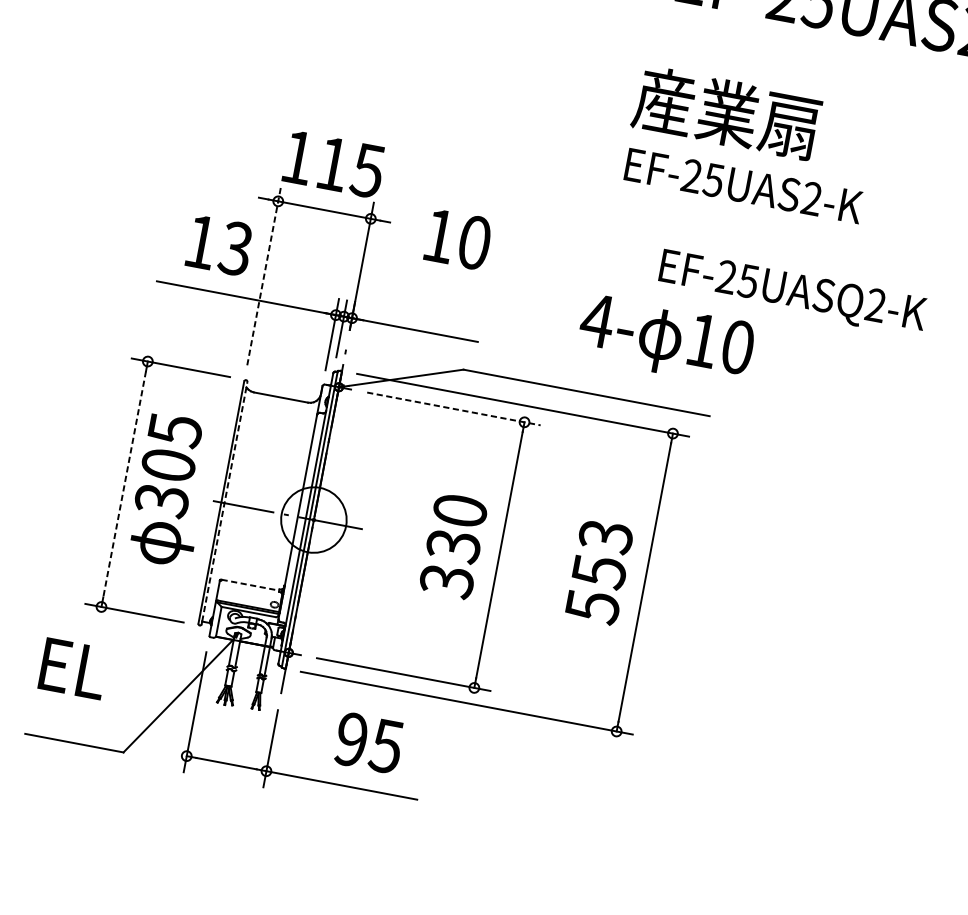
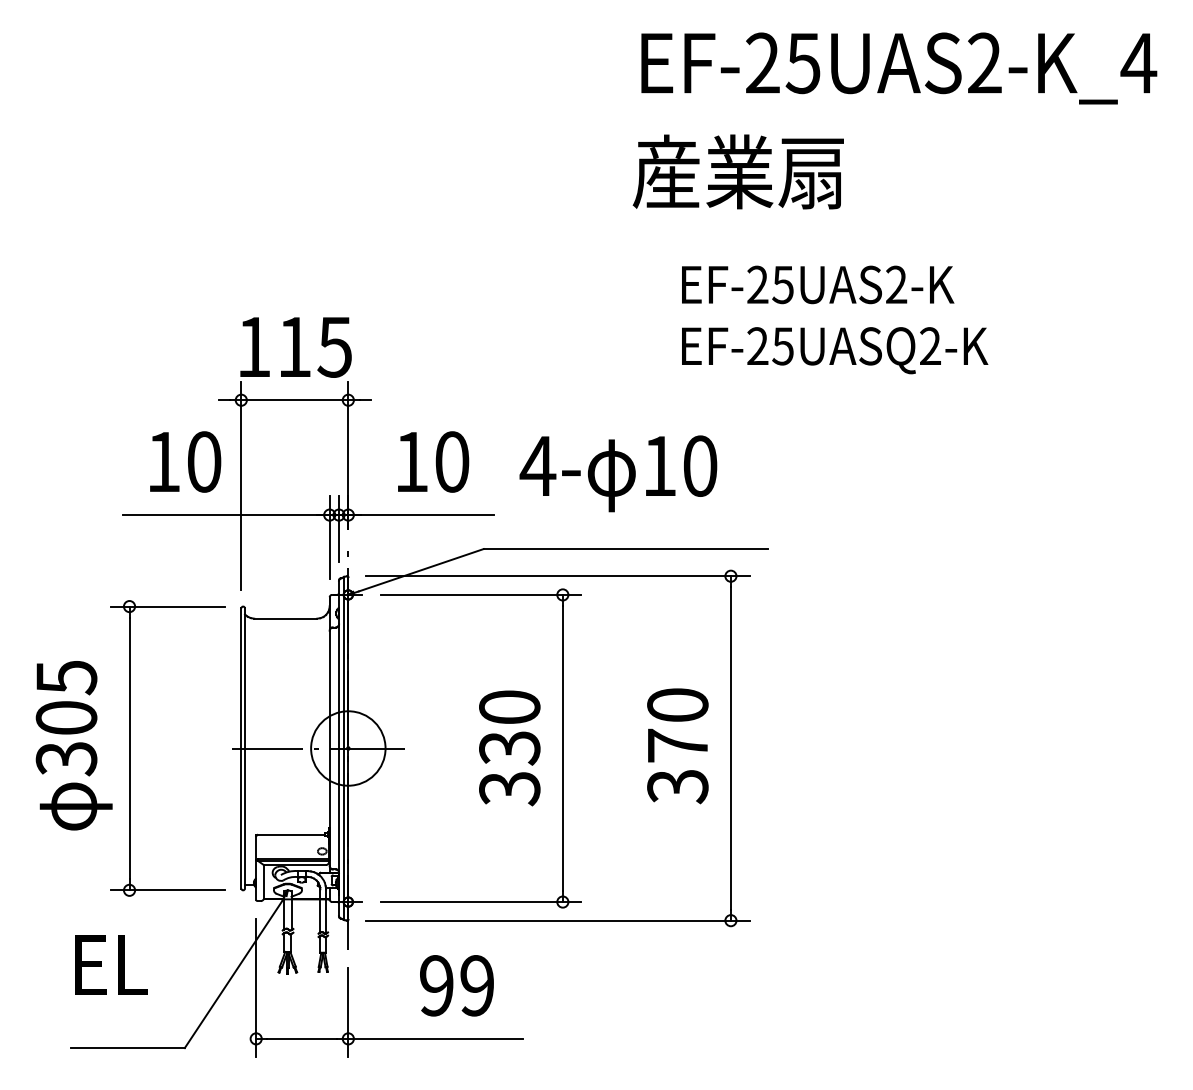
text: (726, 112) -> (737, 171), moved
text: (744, 185) -> (818, 284), moved
text: (458, 239) -> (433, 461), moved
text: (235, 248) -> (203, 461), 13 -> 10
line: (264, 275) -> (241, 485), dashed -> solid
text: (793, 293) -> (835, 350), moved
text: (666, 340) -> (618, 473), moved
line: (454, 408) -> (481, 594), dashed -> solid
line: (124, 484) -> (129, 748), dashed -> solid
text: (170, 490) -> (73, 745), moved
line: (225, 501) -> (245, 746), dashed -> solid
text: (598, 572) -> (677, 746), 553 -> 370
line: (250, 585) -> (291, 834), dashed -> solid
text: (386, 745) -> (476, 985), 95 -> 99

